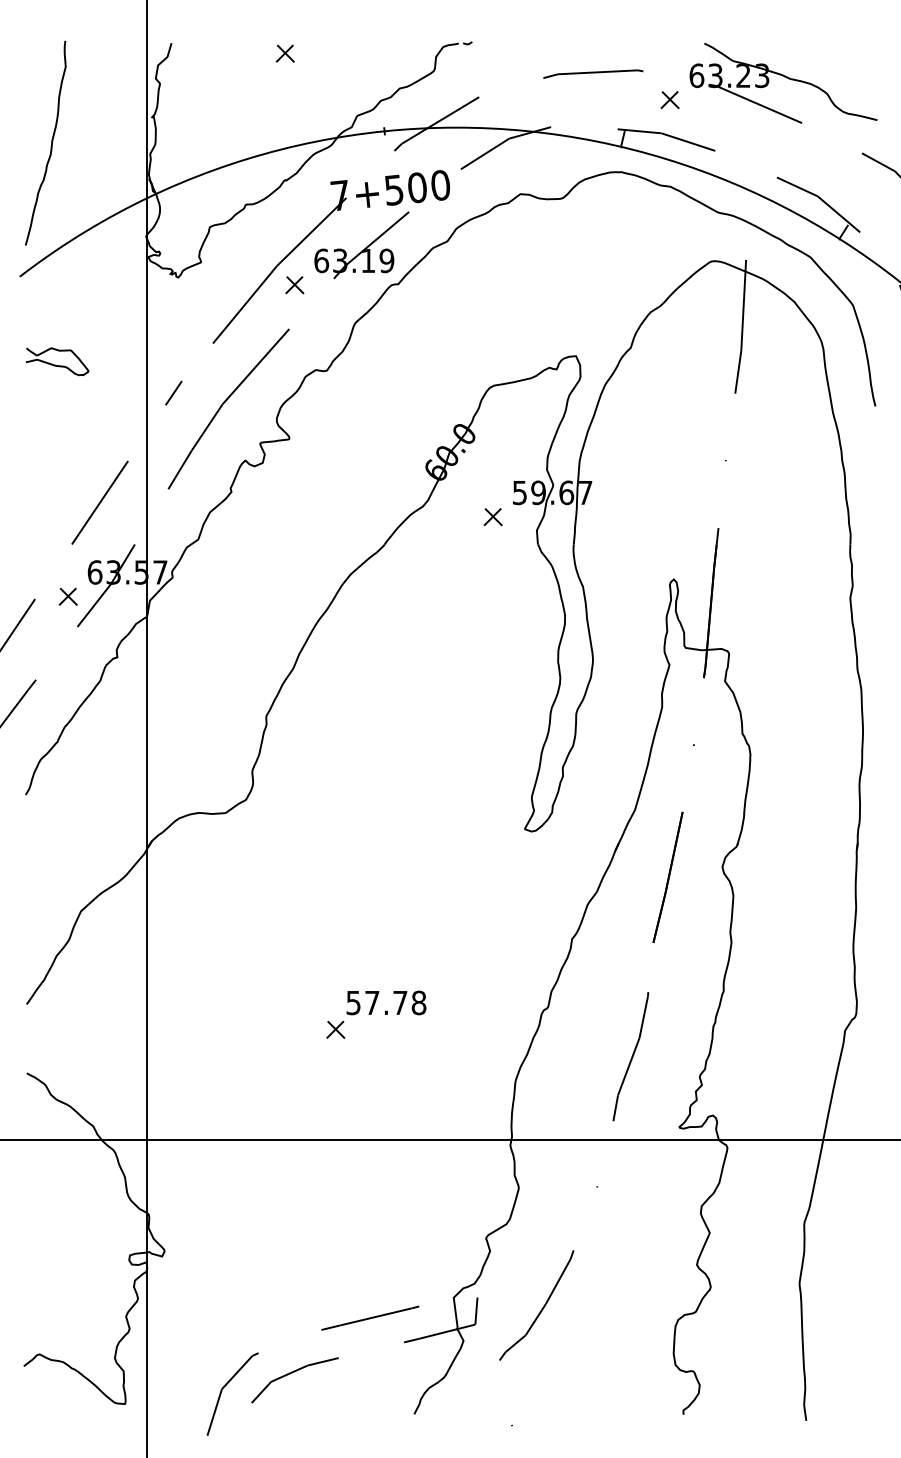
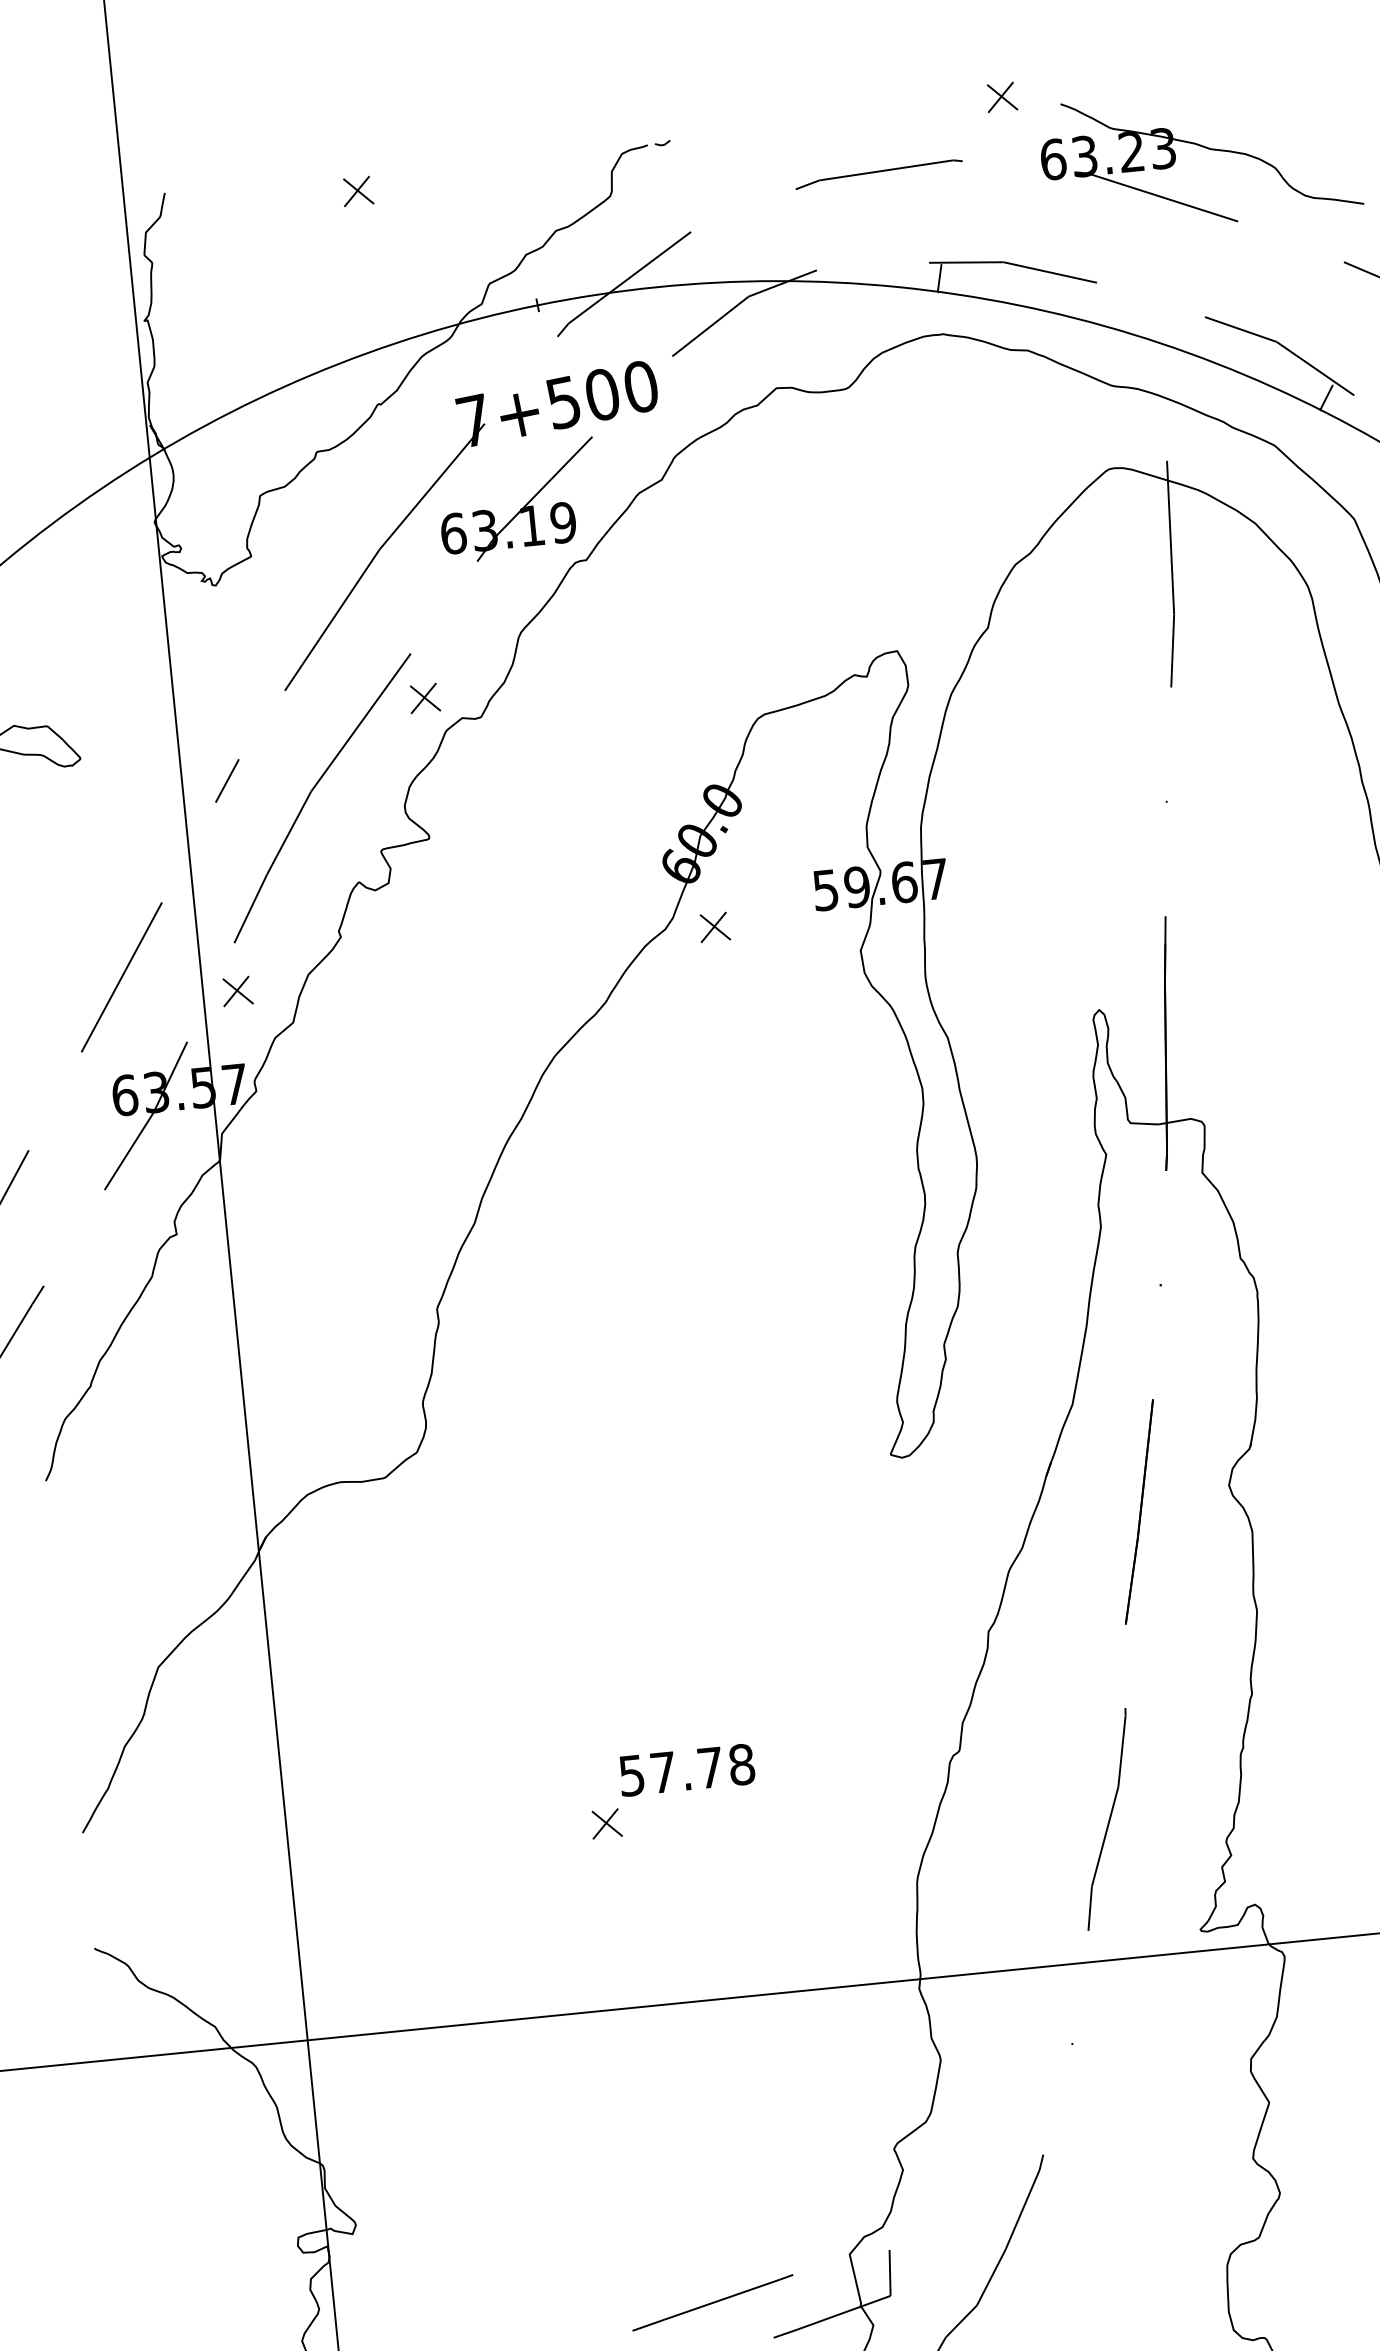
part: (669, 100) -> (1000, 98), moved
part: (294, 285) -> (424, 698), moved
part: (492, 517) -> (713, 928), moved
part: (67, 596) -> (235, 991), moved

